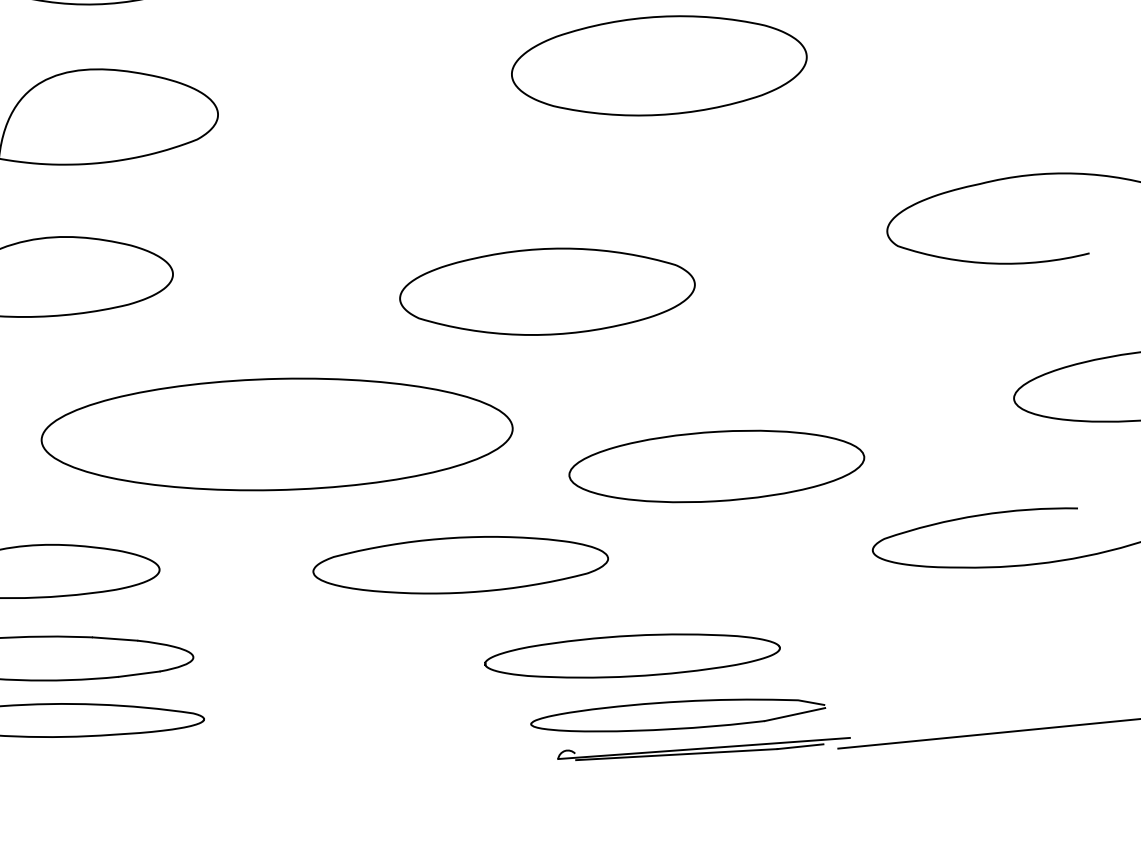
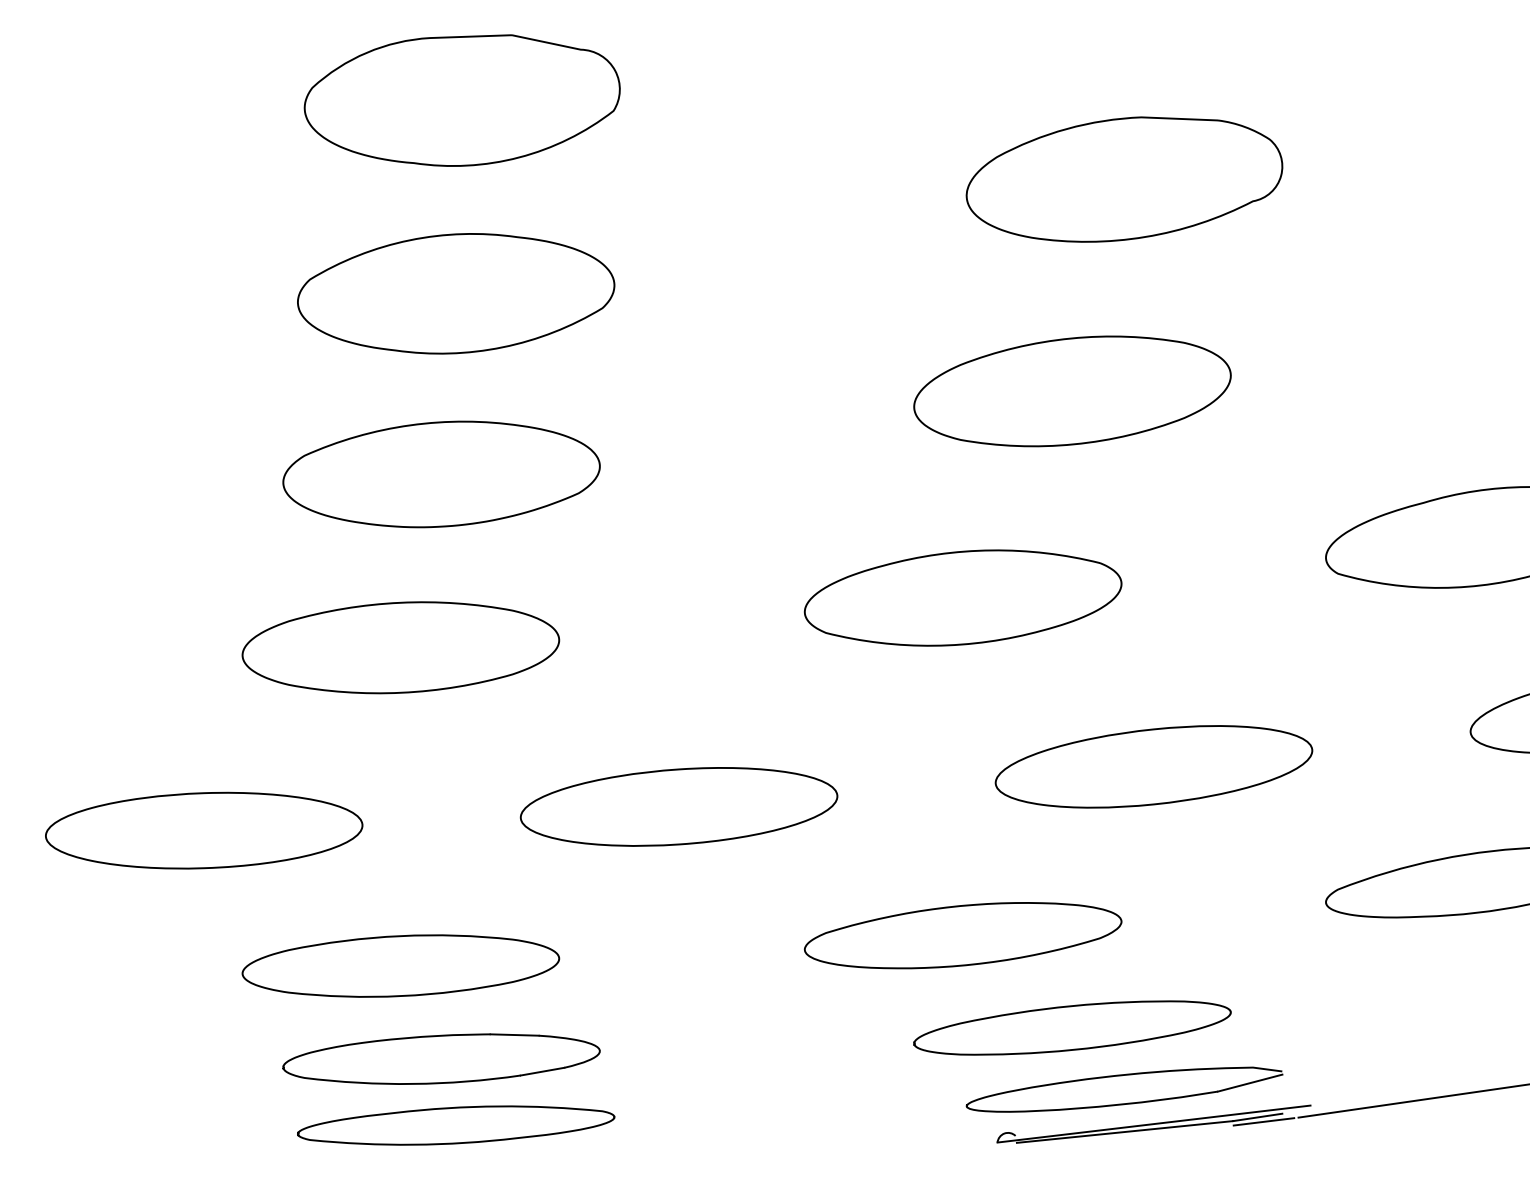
part: (546, 291) -> (962, 597), moved
part: (276, 434) -> (678, 806), size x0.62
part: (716, 466) -> (1153, 766), moved
part: (460, 565) -> (962, 935), moved
line: (805, 750) -> (1263, 1121), added

